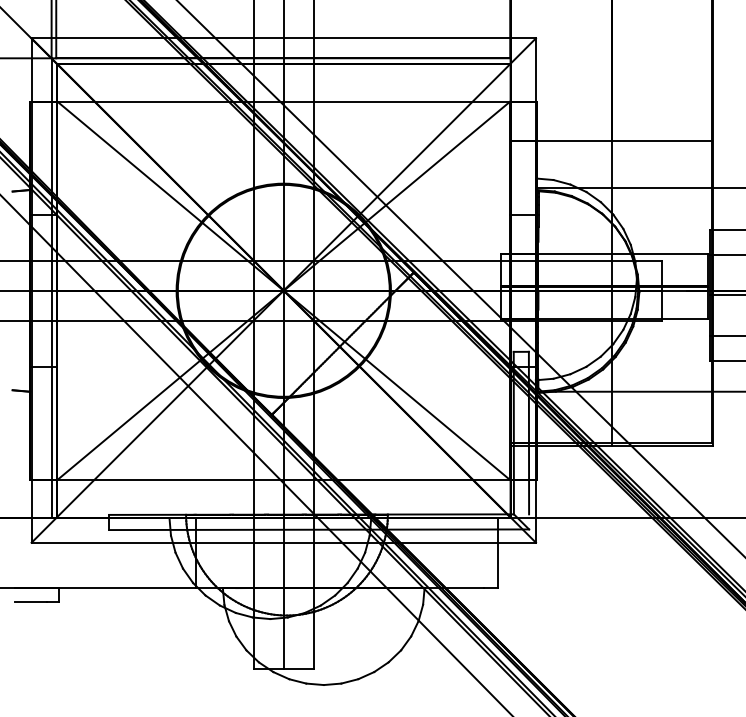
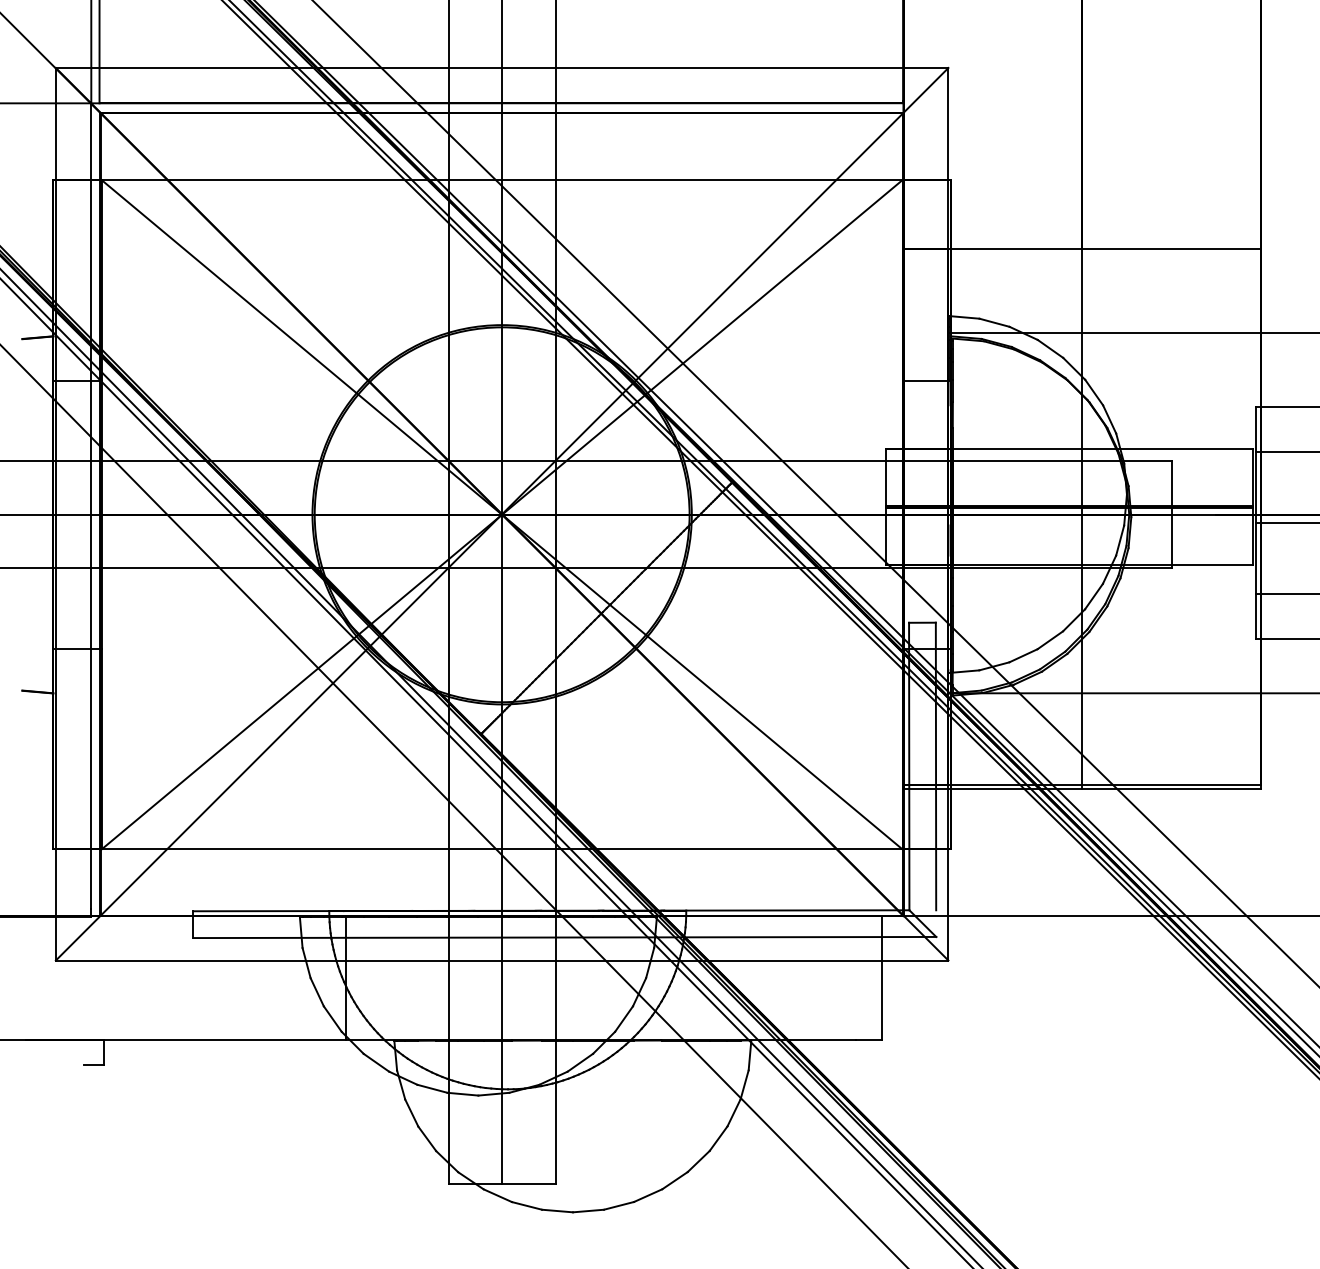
line: (30, 602) -> (53, 1066), removed

